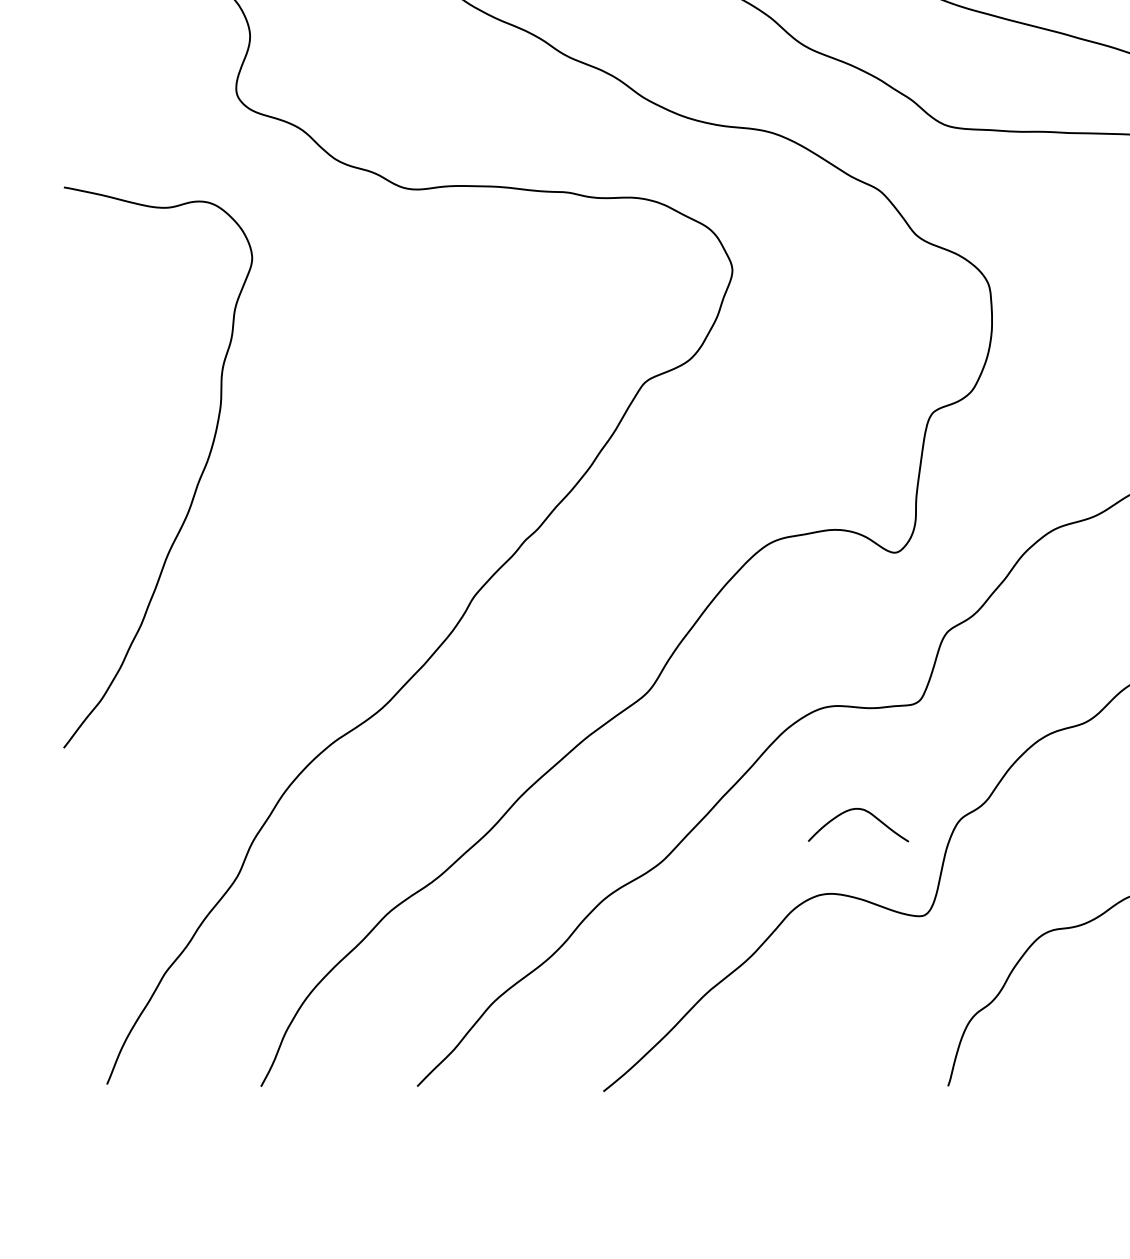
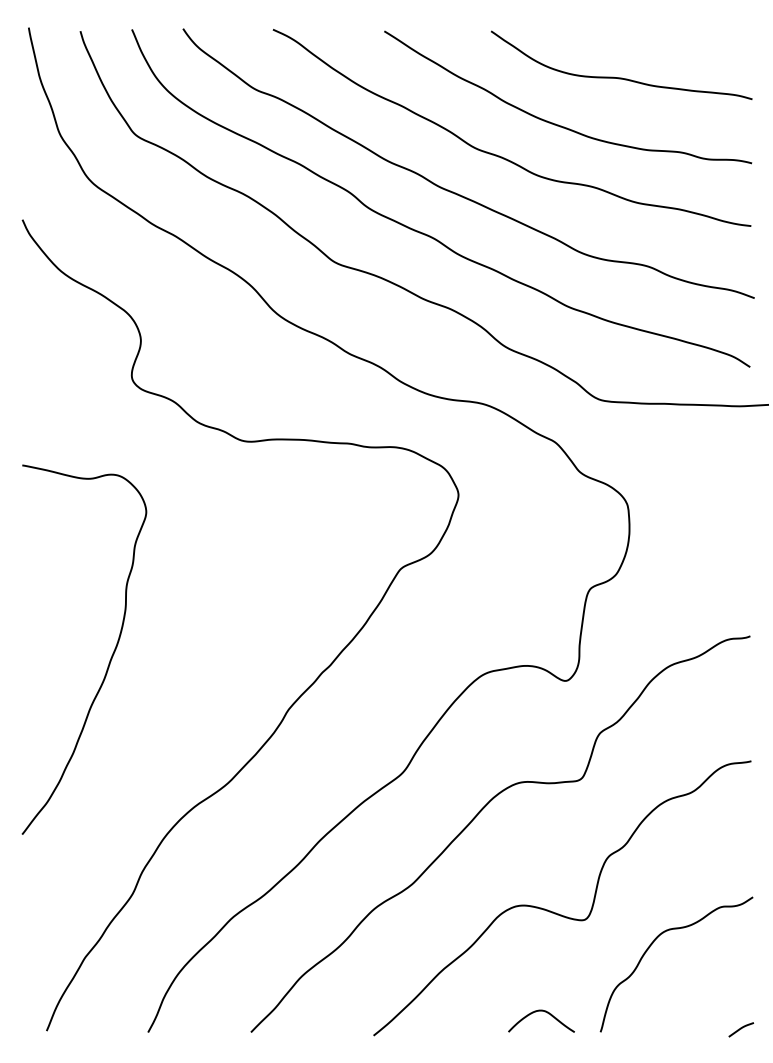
curve: (196, 483) -> (109, 660), moved
curve: (864, 811) -> (545, 1012), moved

